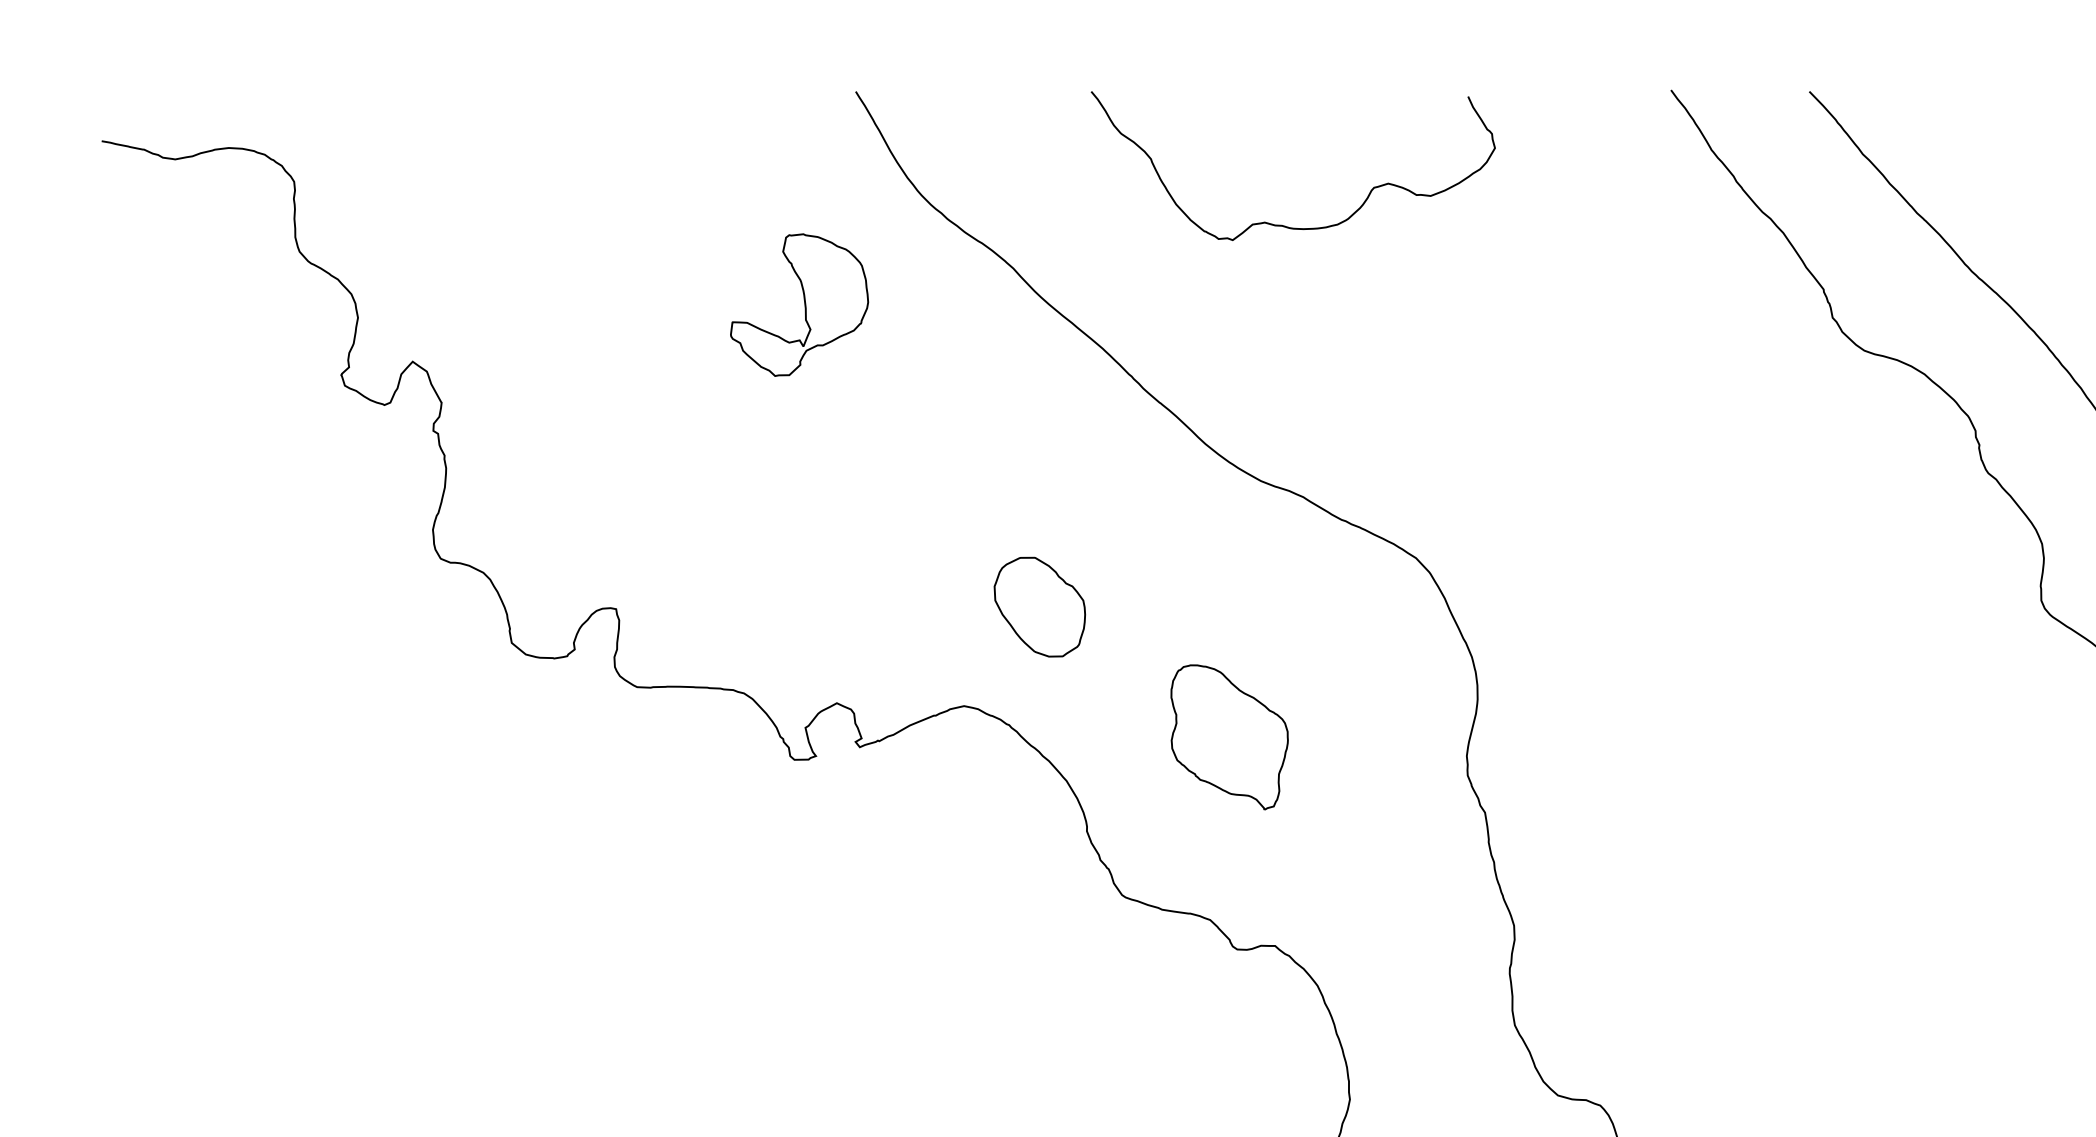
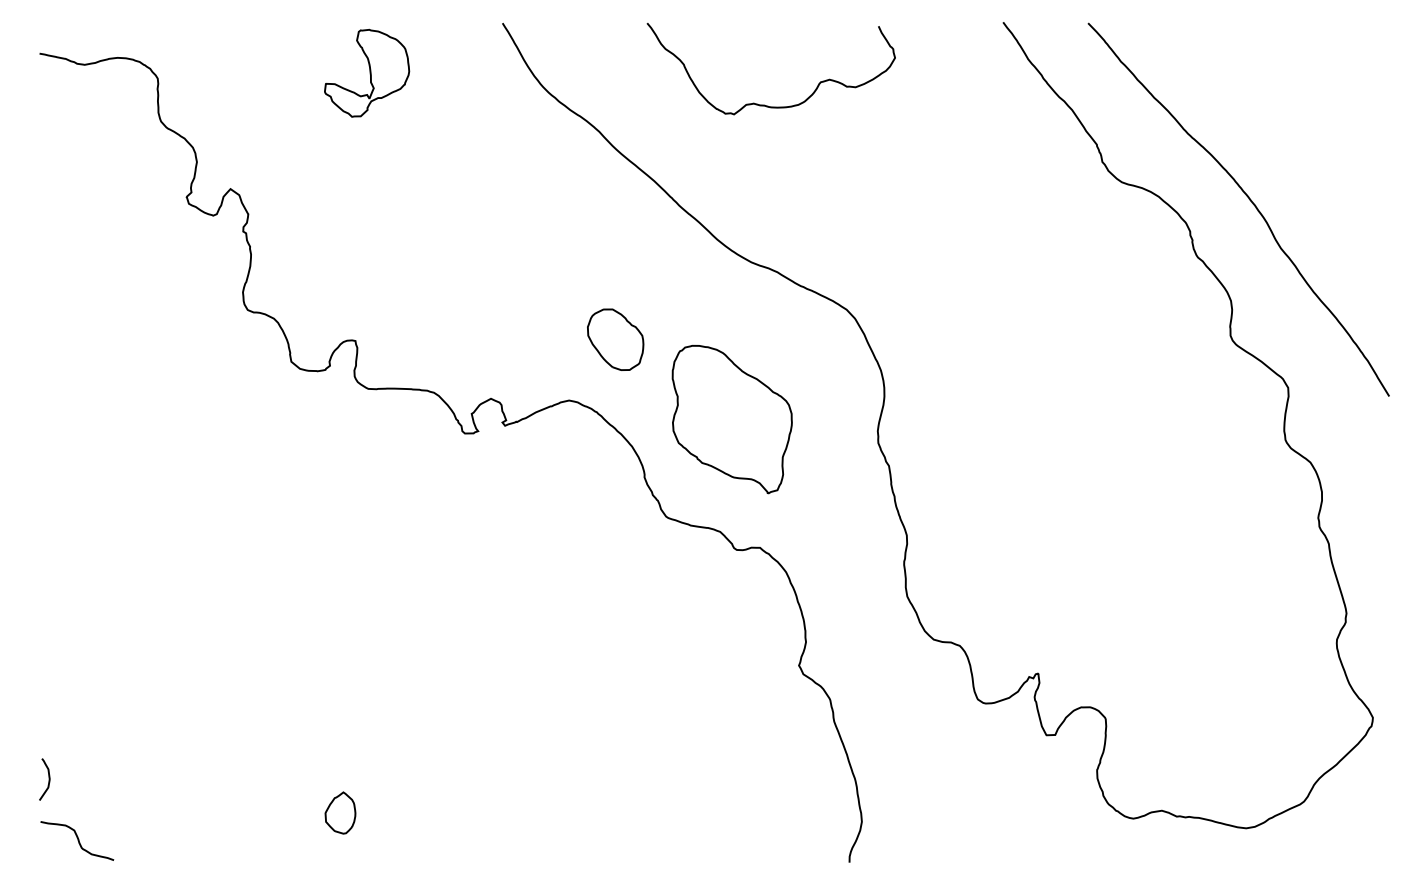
part: (800, 303) -> (367, 72), moved
part: (1228, 736) -> (731, 419), size x1.67

